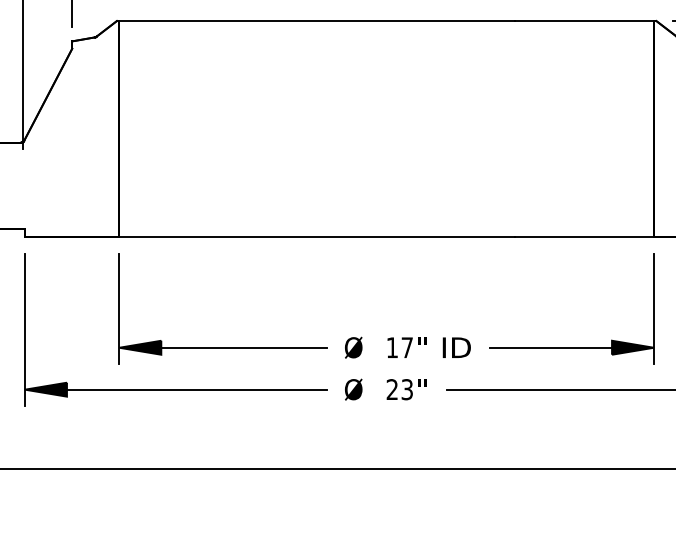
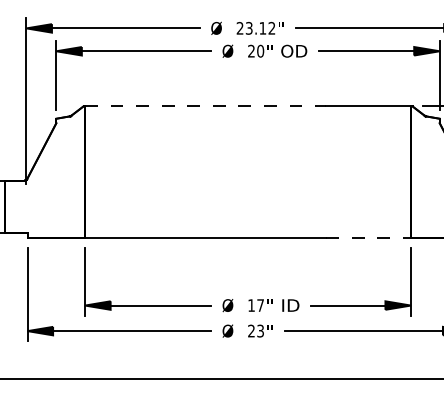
line: (316, 21) -> (205, 106), solid -> dashed
line: (585, 237) -> (369, 238), solid -> dashed

